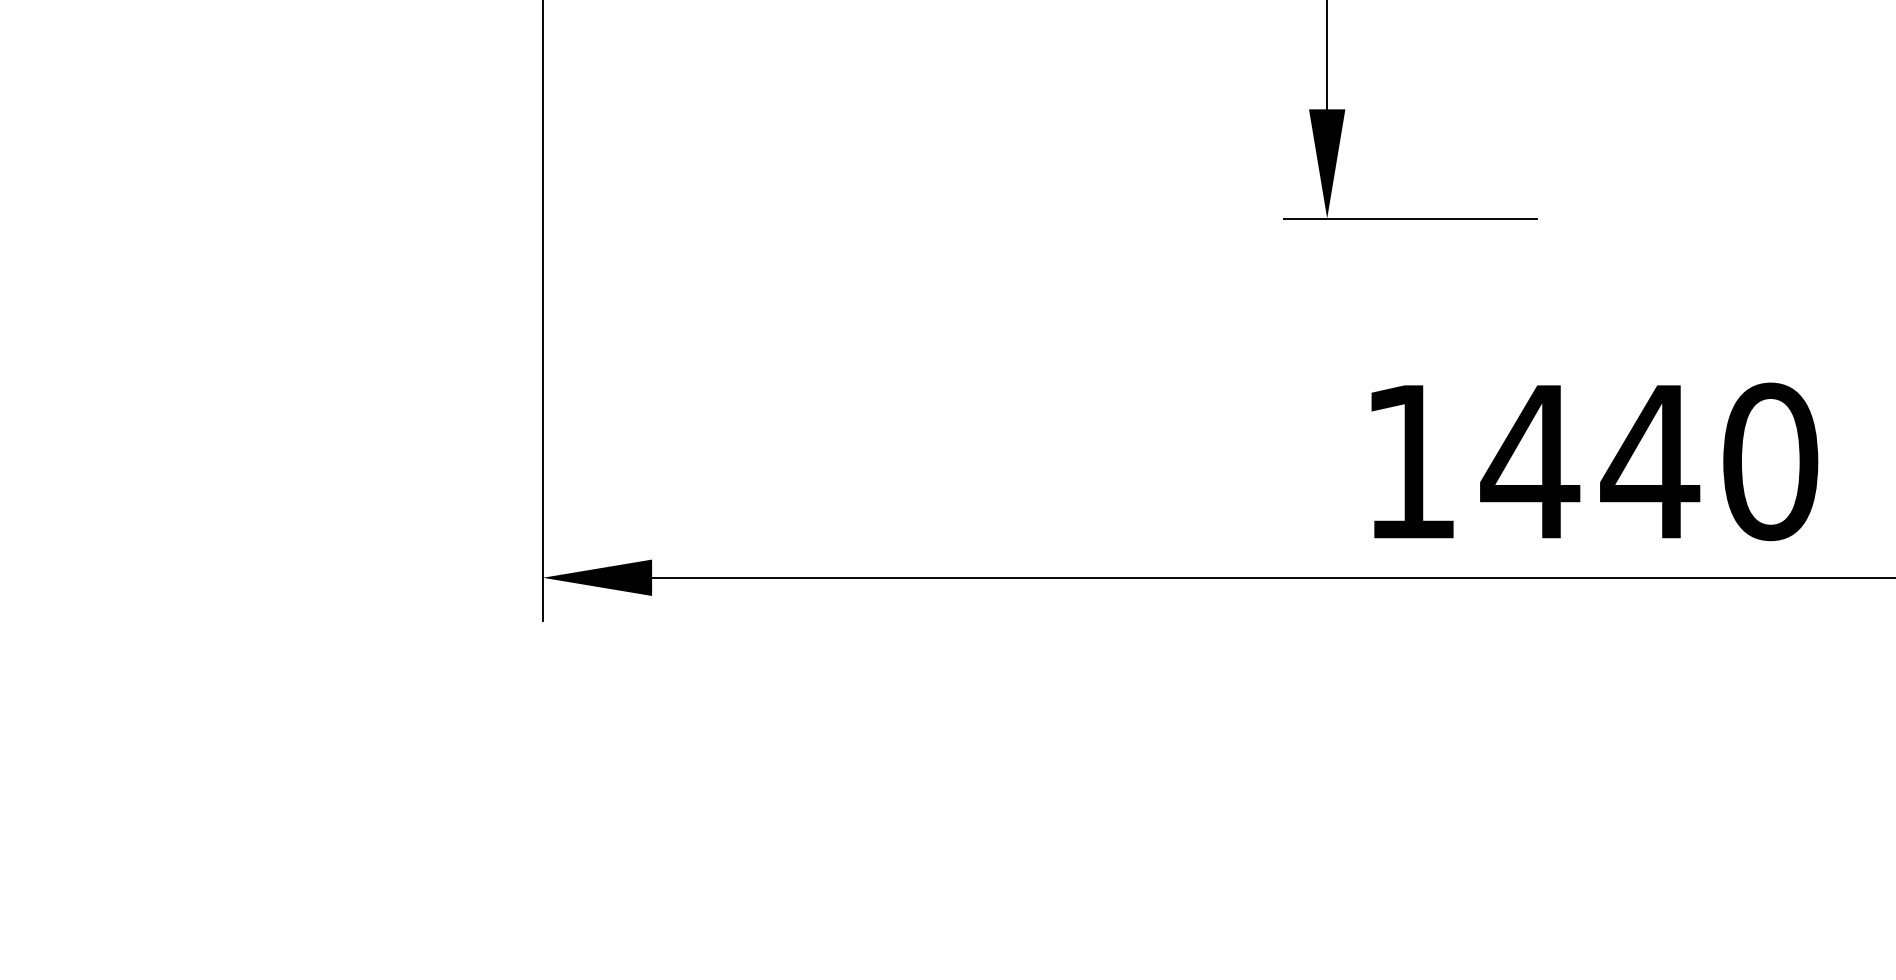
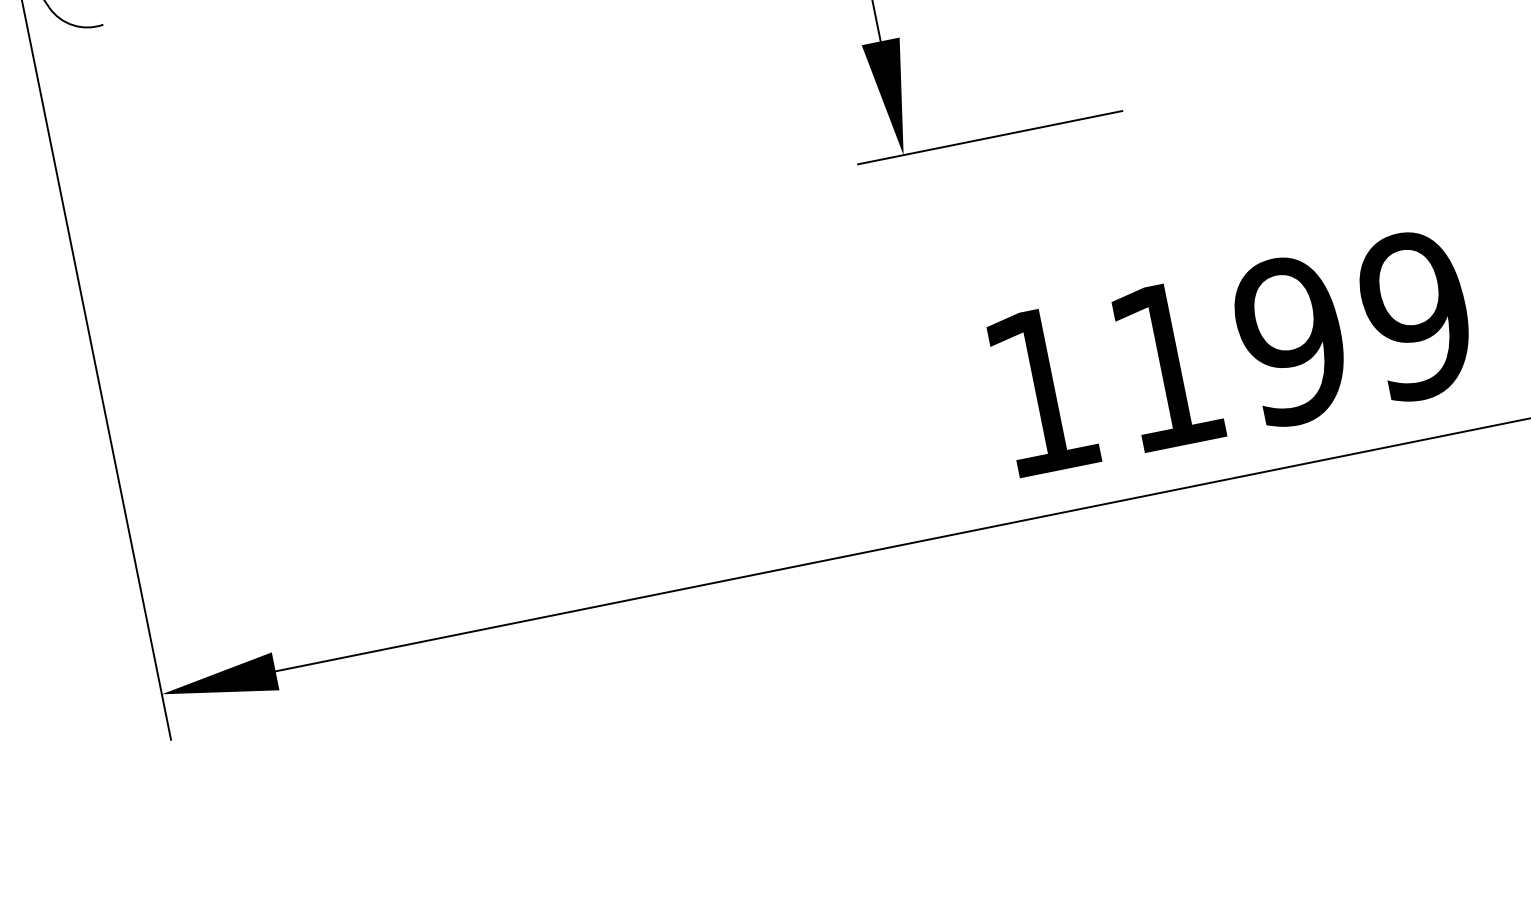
text: (1649, 461) -> (1290, 340), 1440 -> 1199

